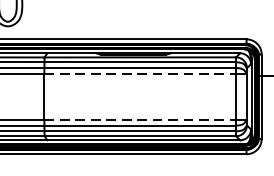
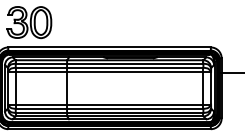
line: (140, 74) -> (135, 72), dashed -> solid
line: (140, 119) -> (135, 104), dashed -> solid

